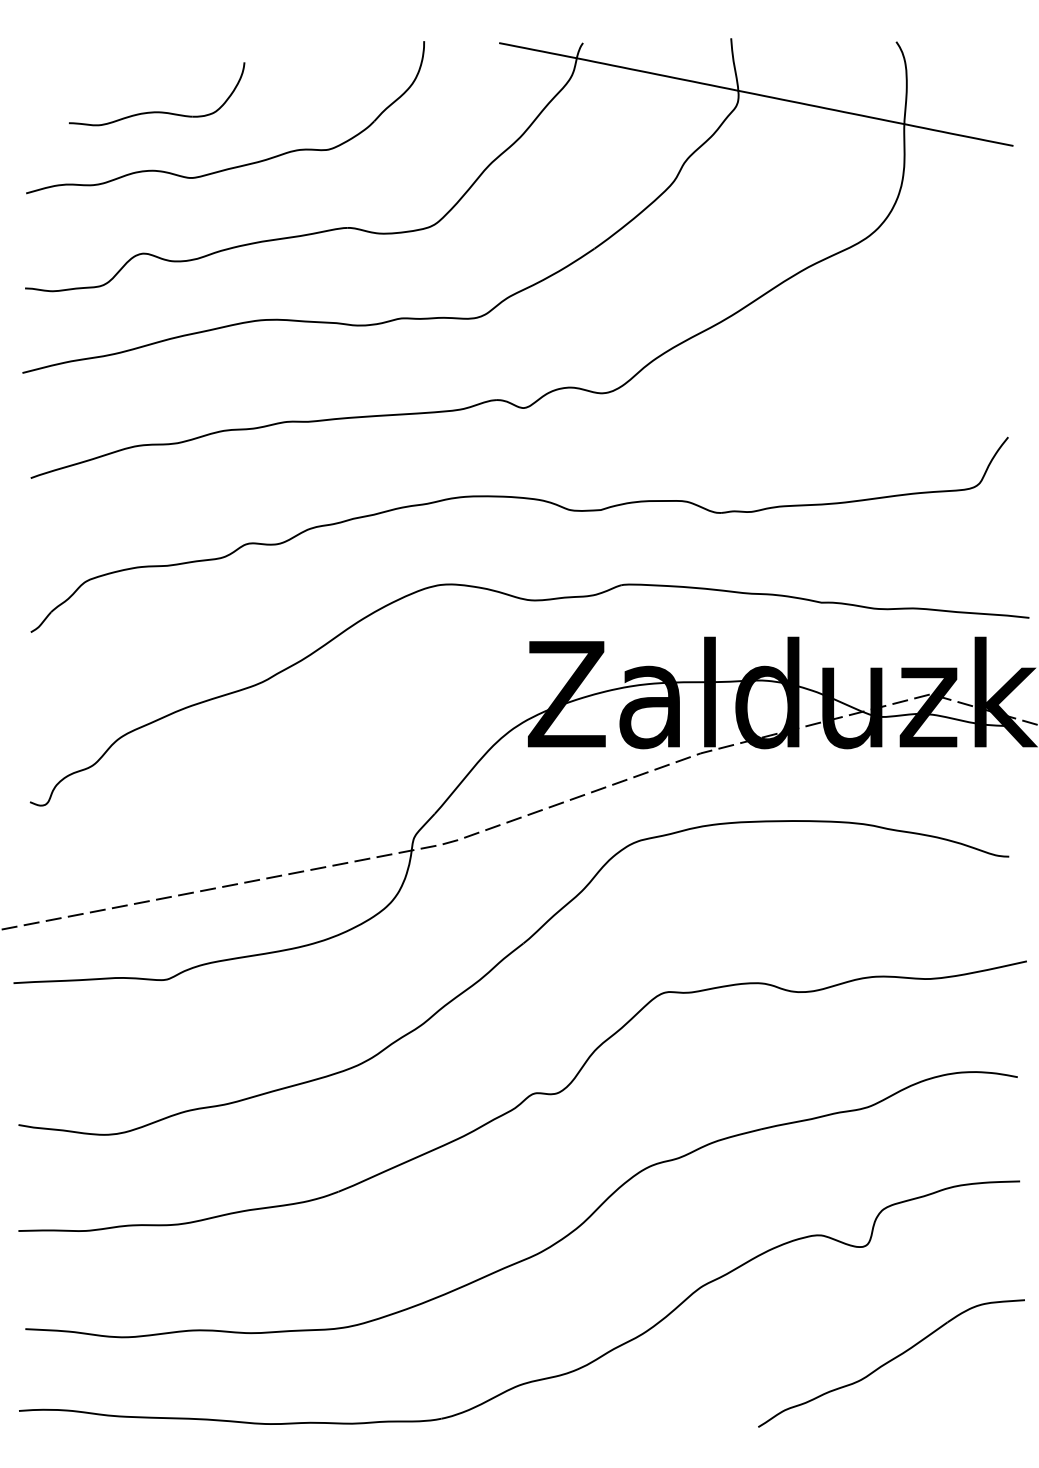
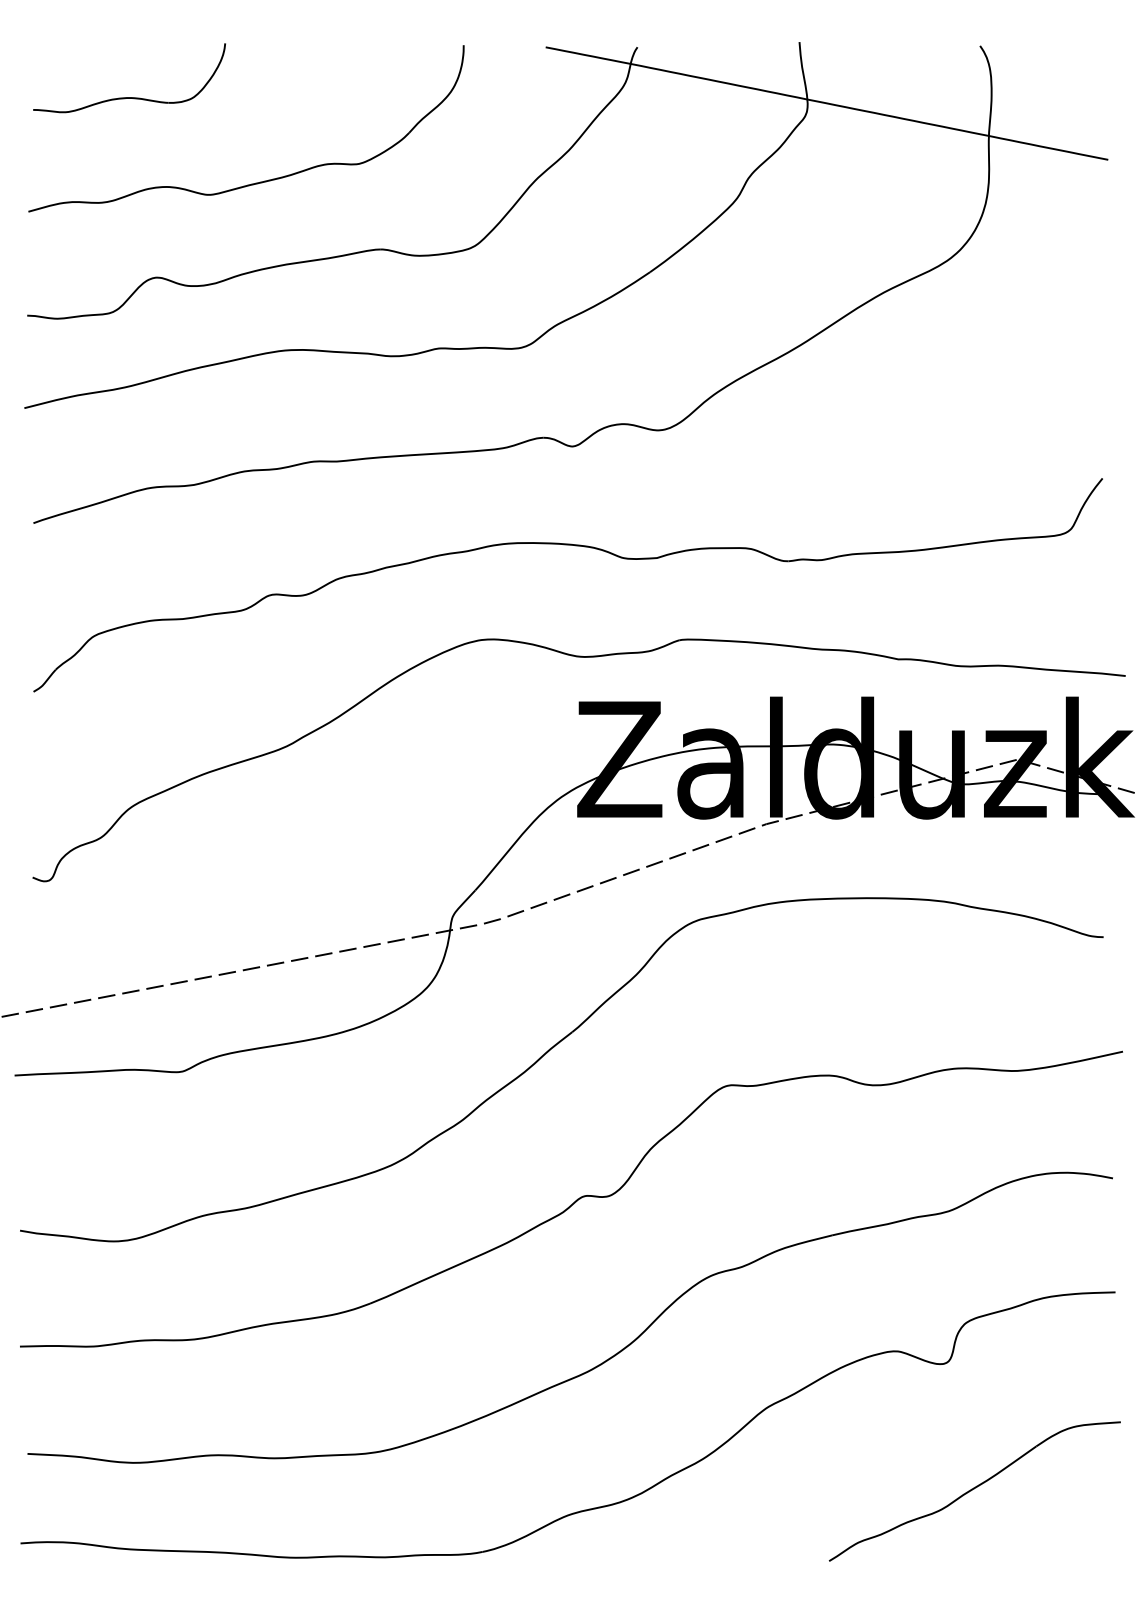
part: (156, 111) -> (129, 97), moved

